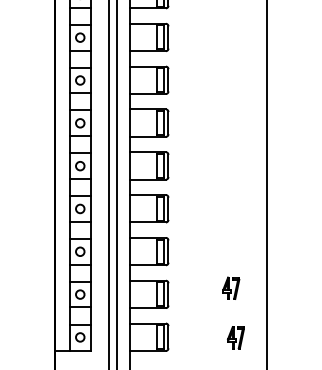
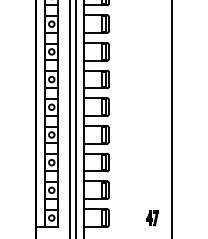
part: (231, 288) -> (149, 186), removed

